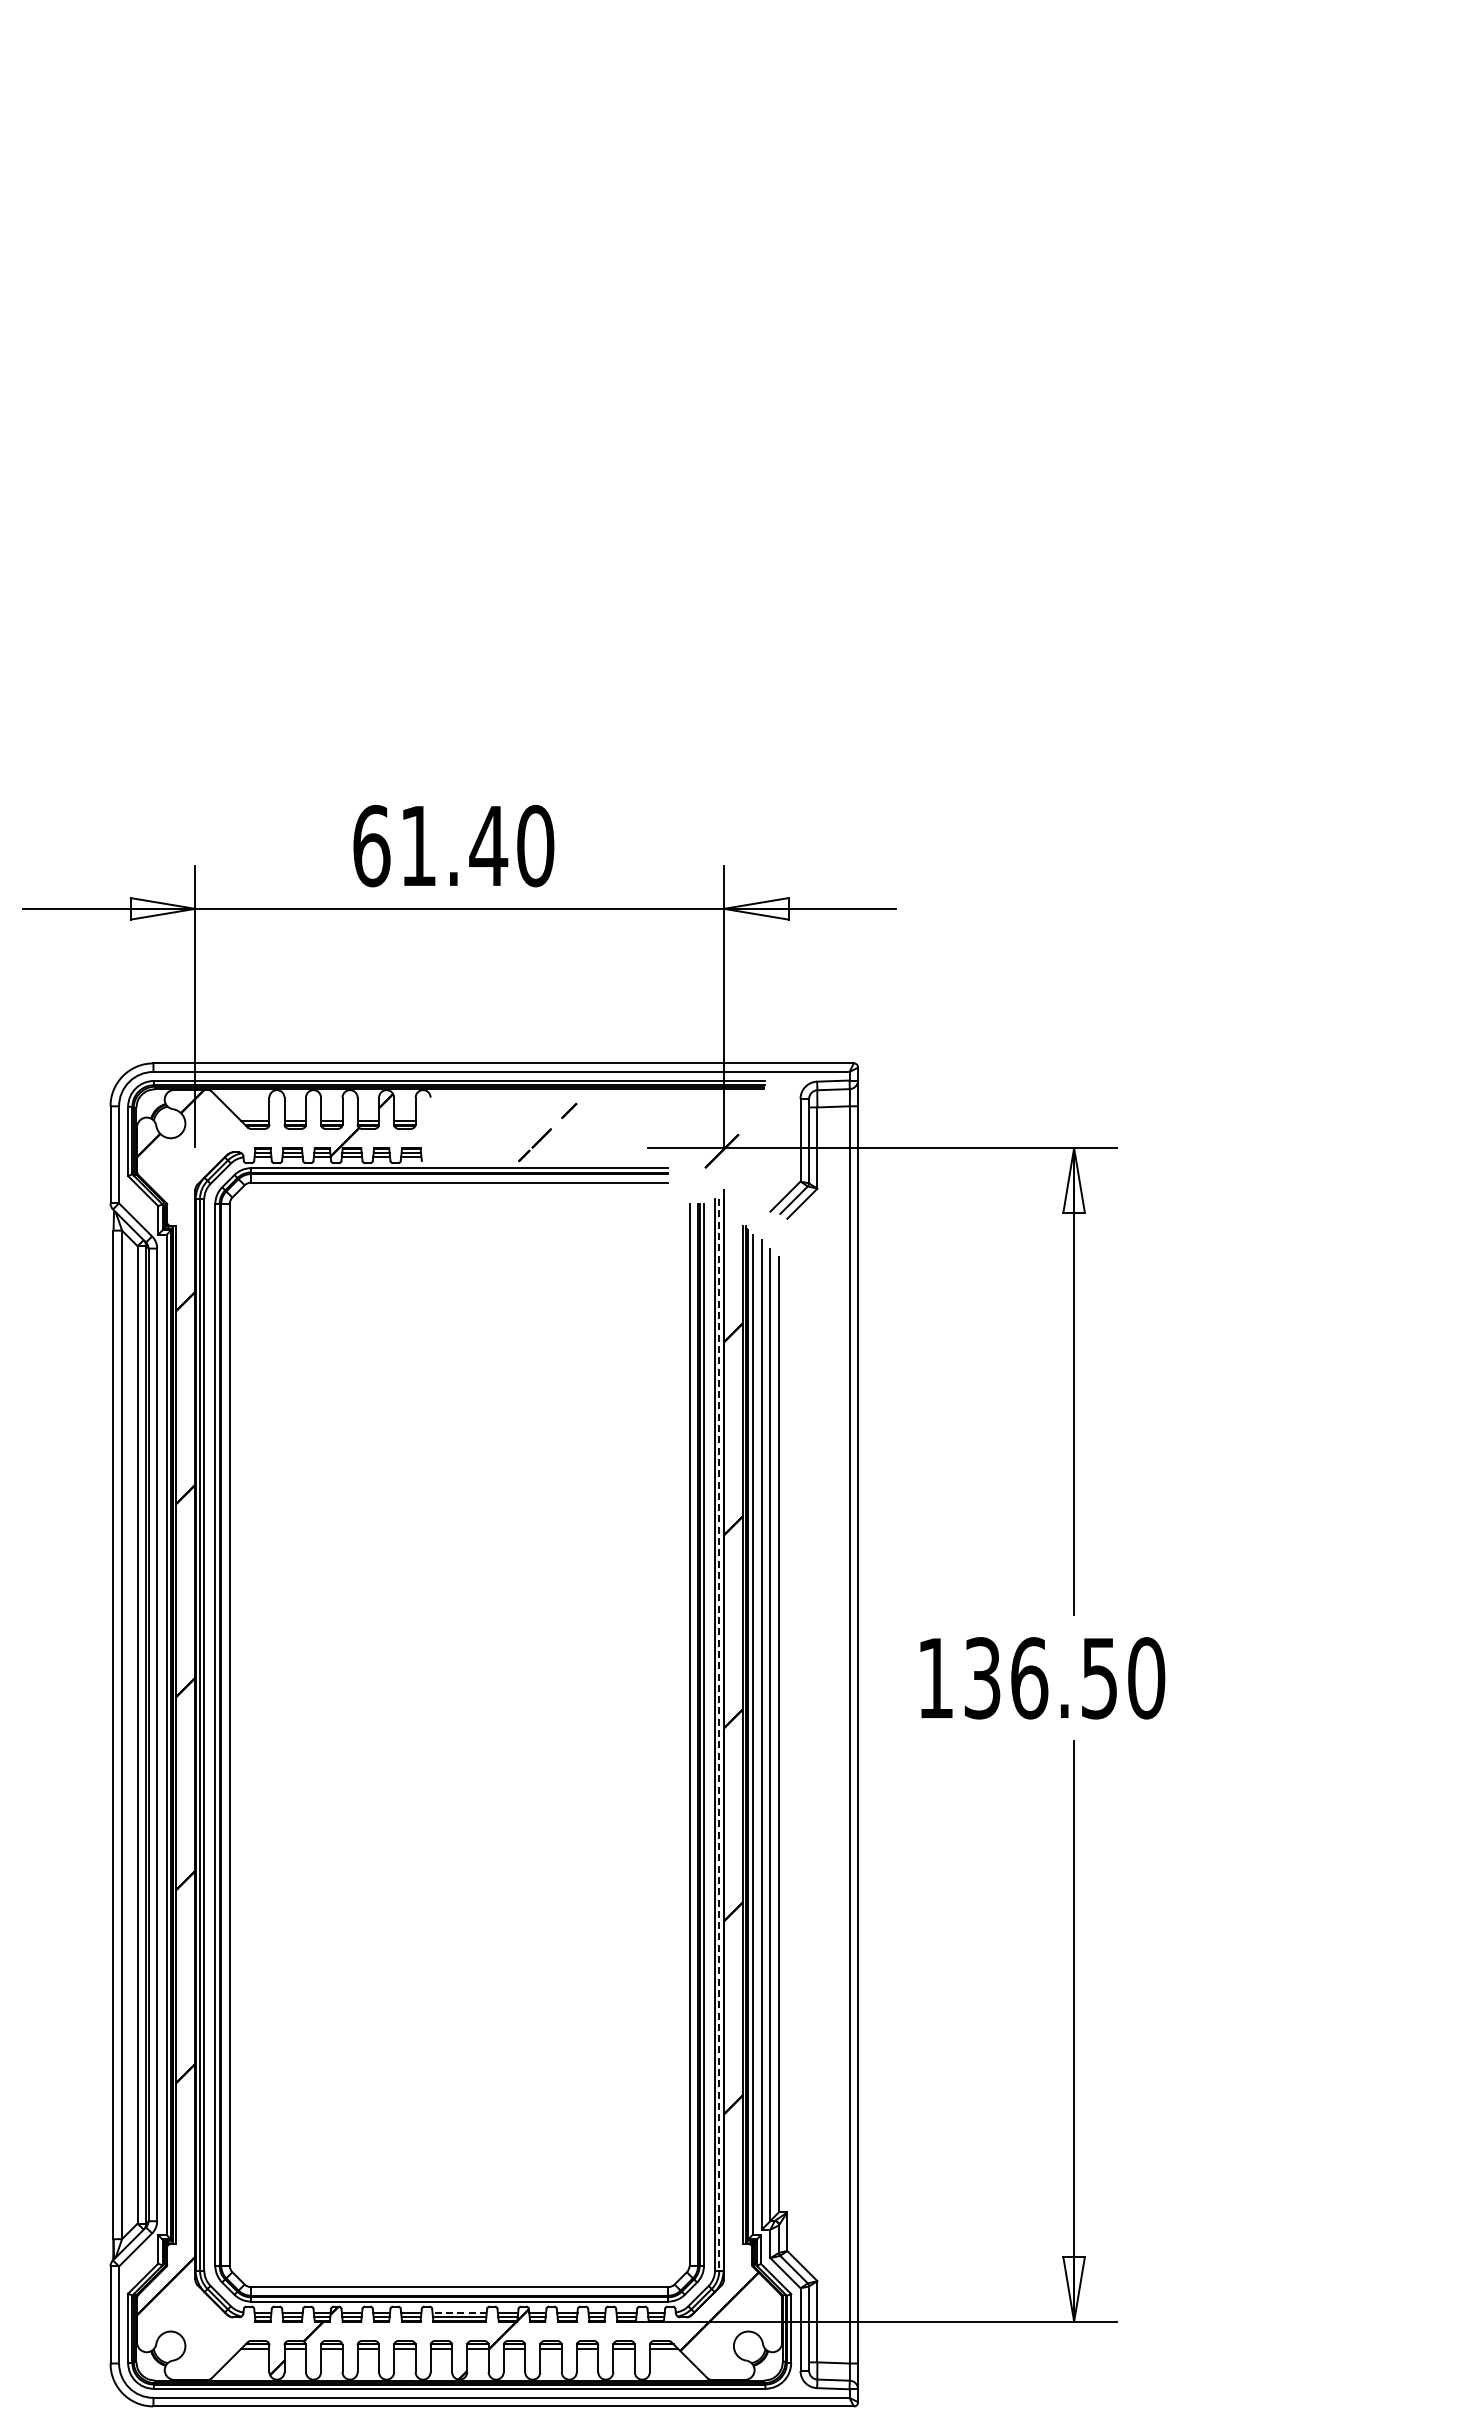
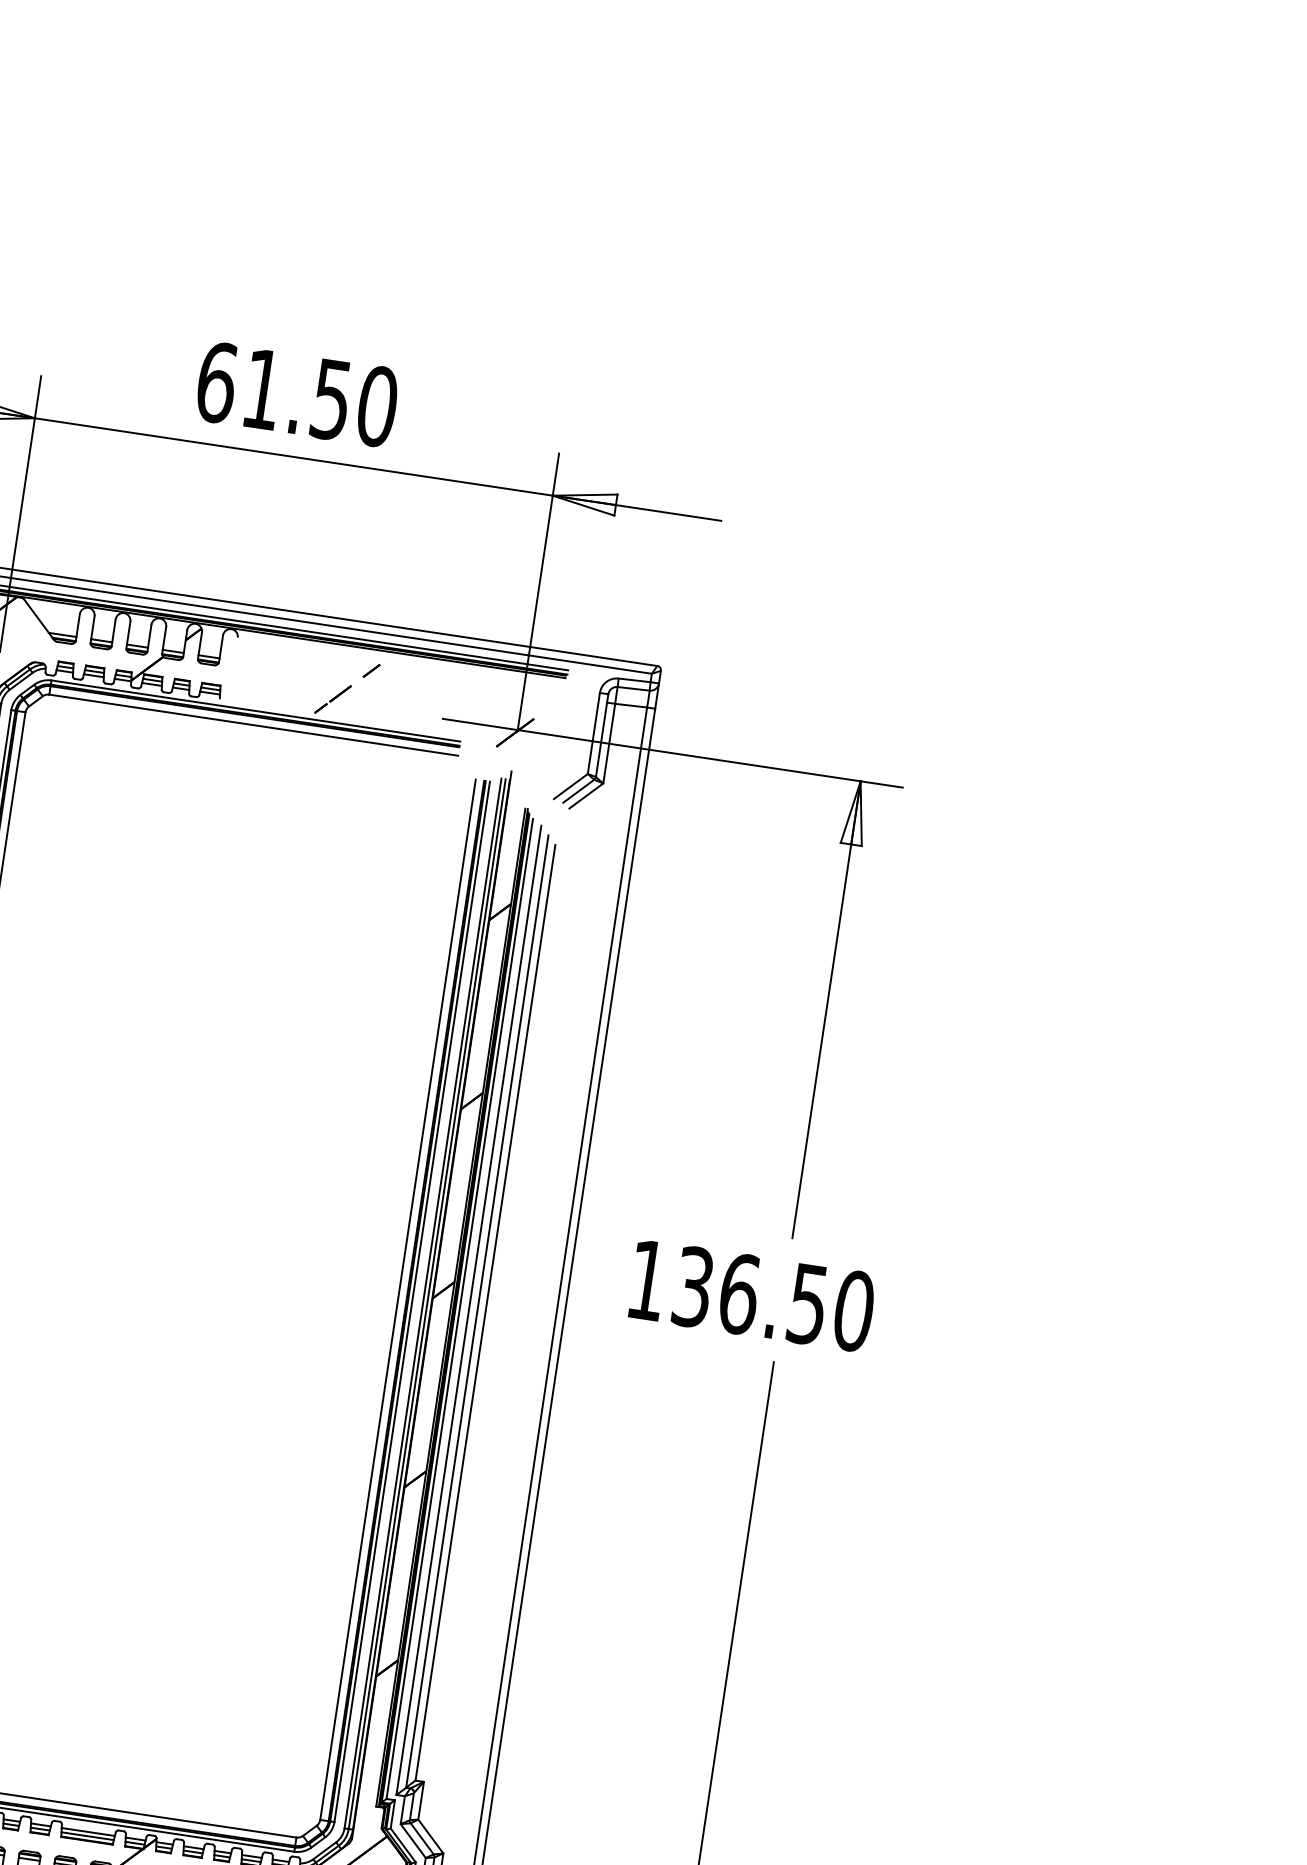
text: (488, 846) -> (331, 400), 61.40 -> 61.50
line: (719, 1734) -> (427, 1303), dashed -> solid
line: (459, 2312) -> (88, 1831), dashed -> solid

